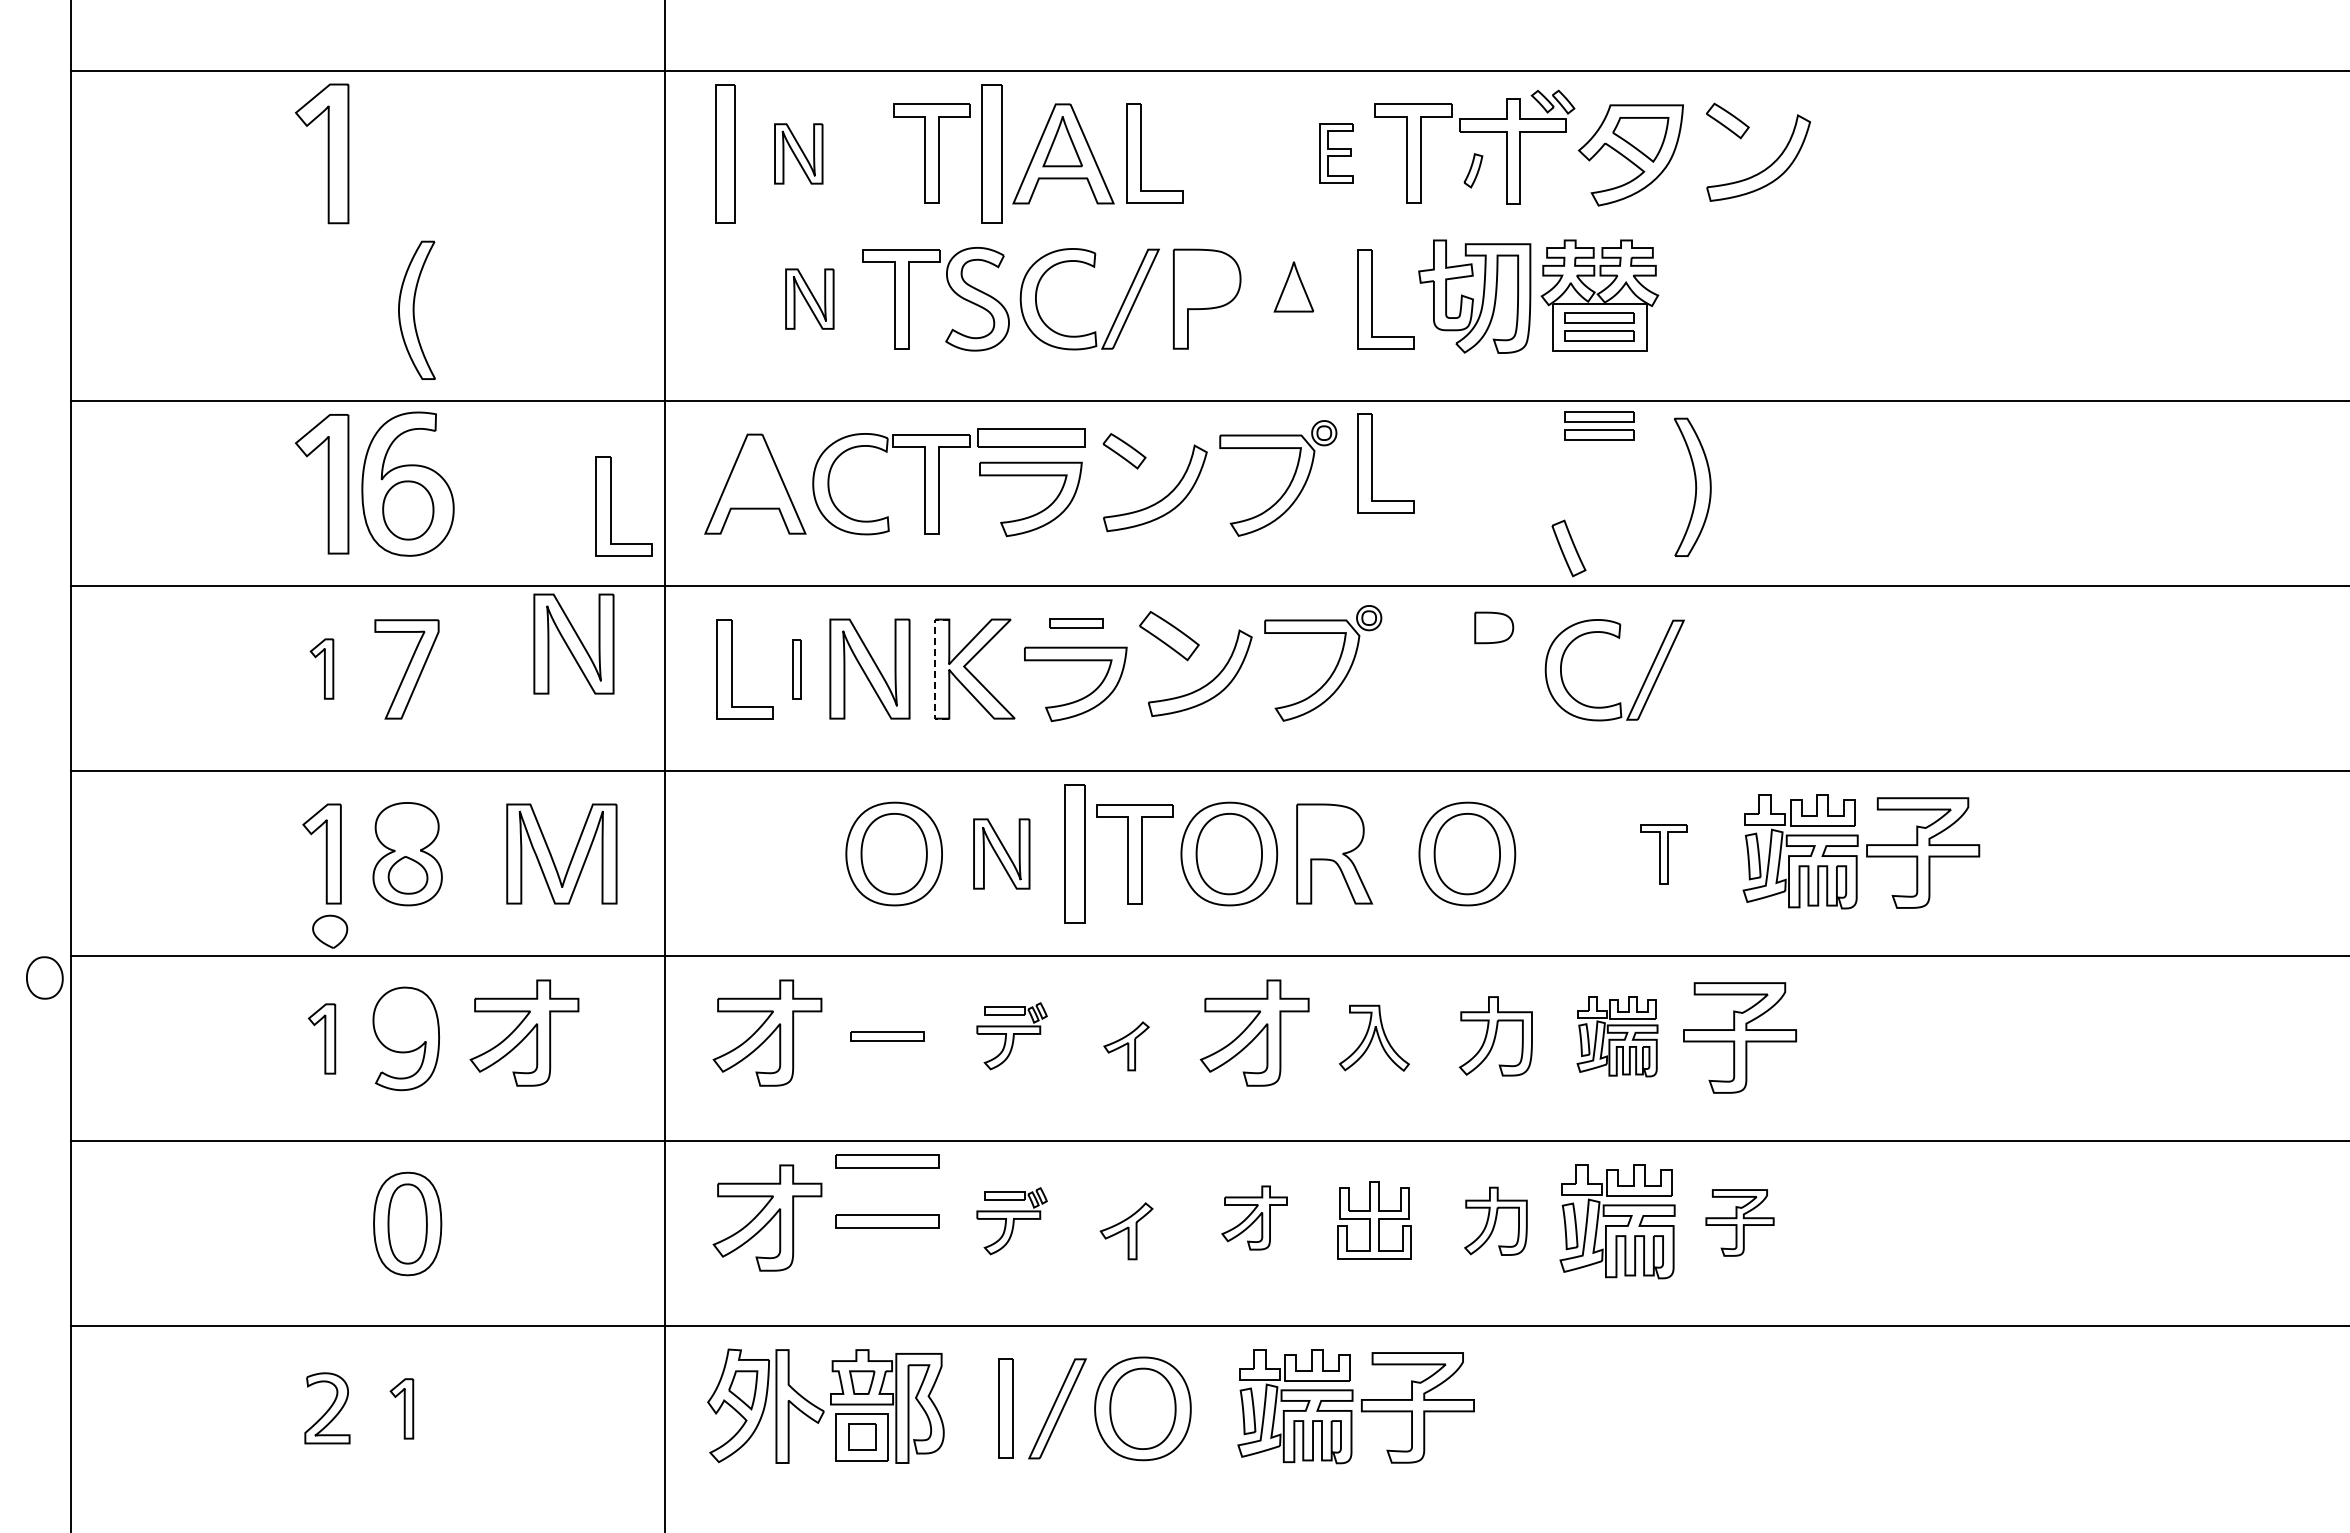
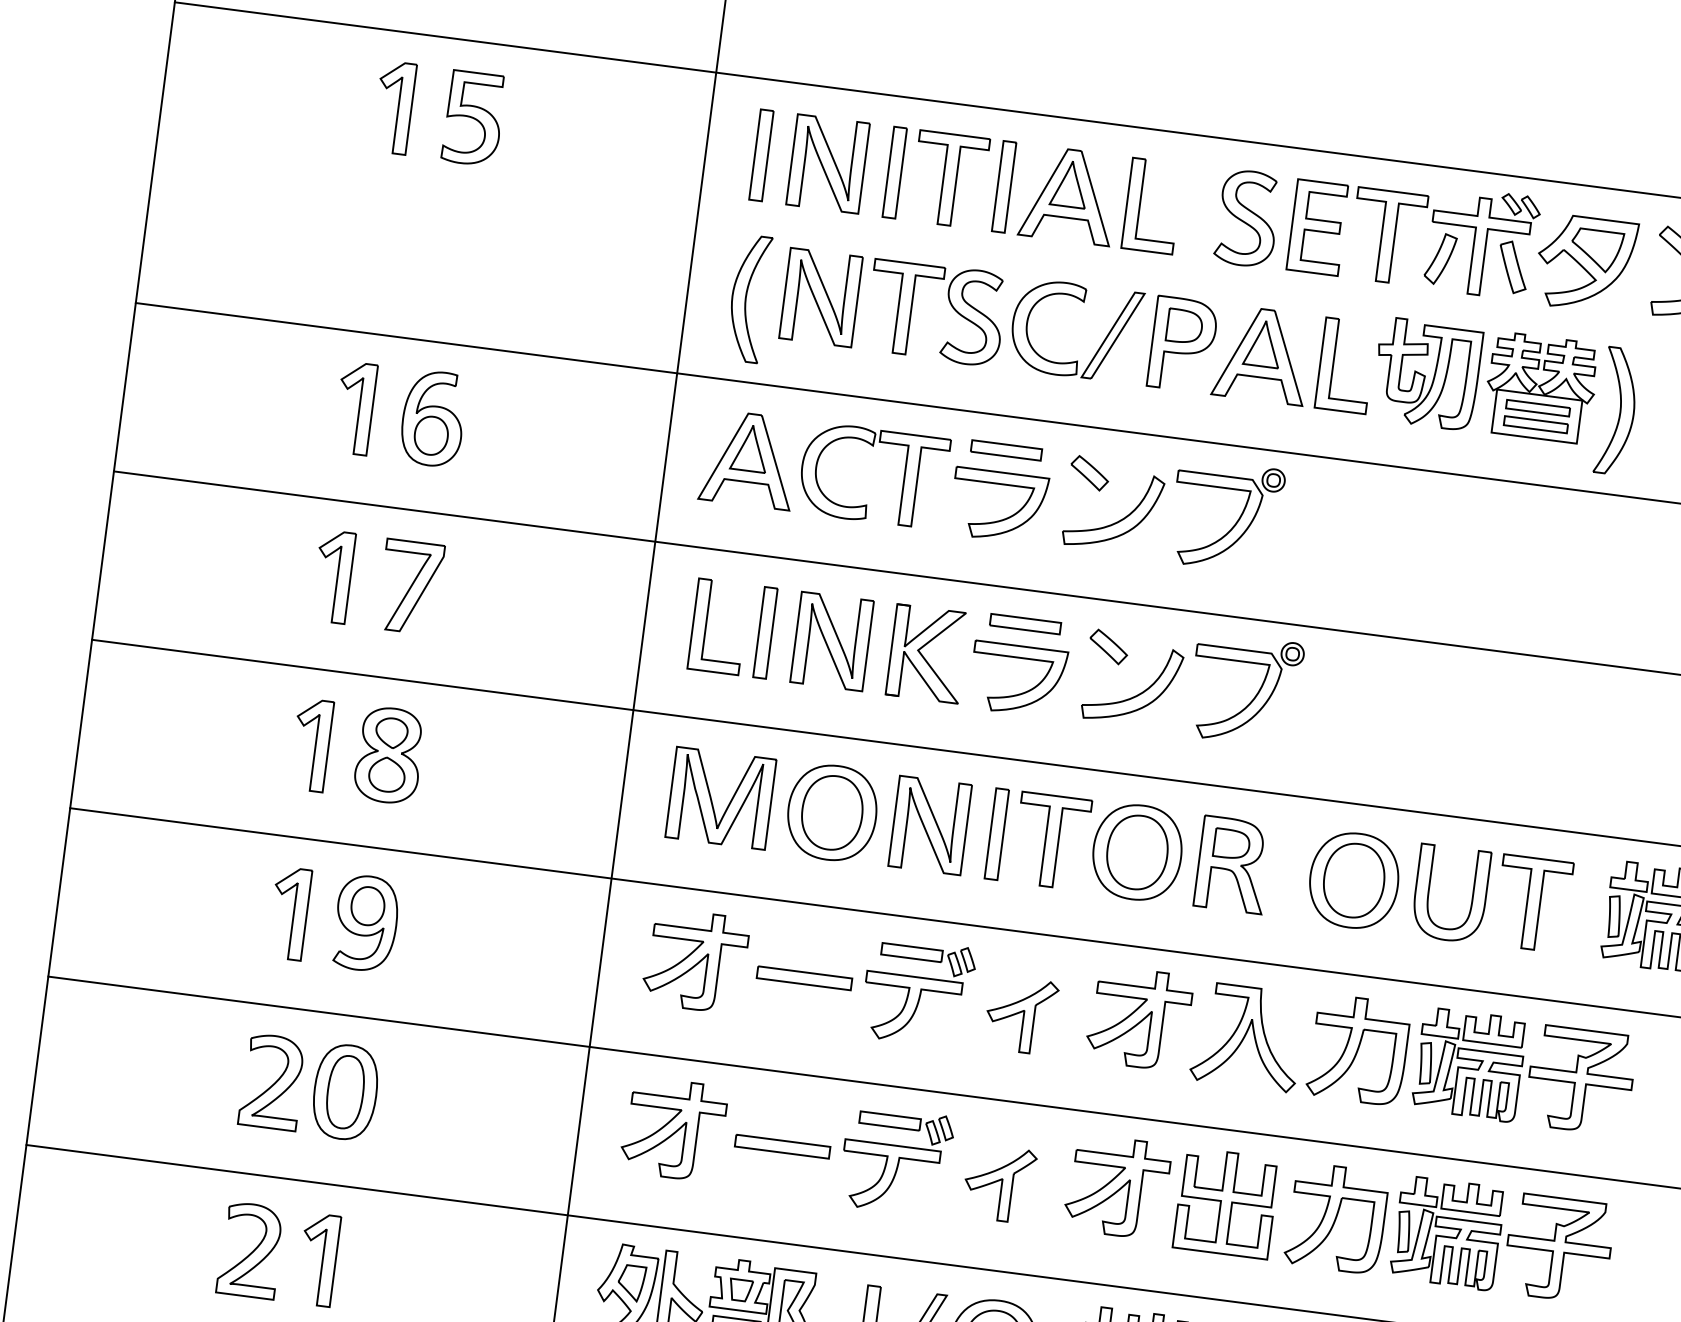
part: (321, 153) -> (393, 107), size x0.71
part: (725, 153) -> (761, 155), size x0.71
part: (798, 153) -> (827, 163), size x1.67
part: (871, 153) -> (894, 172), added
part: (991, 153) -> (1003, 186), size x0.71
part: (1259, 153) -> (1247, 218), added
part: (1336, 153) -> (1317, 227), size x1.67
part: (409, 154) -> (473, 118), added
part: (1473, 170) -> (1440, 258), size x1.67
part: (1206, 278) -> (1184, 325), added
part: (809, 298) -> (820, 296), size x1.67
part: (1294, 298) -> (1262, 354), added
part: (416, 309) -> (748, 297), moved
part: (1599, 425) -> (1525, 506), removed
part: (1031, 438) -> (1006, 450), size x0.71
part: (1372, 463) -> (1313, 513), removed
part: (754, 471) -> (750, 447), added
part: (321, 483) -> (354, 407), size x0.71
part: (407, 484) -> (432, 418), size x0.71
part: (1692, 486) -> (1617, 410), moved
part: (611, 506) -> (615, 462), removed
part: (1568, 548) -> (1512, 267), moved
part: (1076, 622) -> (1025, 623), size x1.43
part: (1494, 627) -> (1232, 843), moved
part: (1169, 636) -> (1108, 647), size x0.71
part: (573, 643) -> (565, 583), removed
part: (321, 668) -> (332, 576), size x1.67
part: (796, 669) -> (765, 633), size x1.67
line: (935, 669) -> (891, 649), dashed -> solid
part: (1642, 684) -> (1533, 746), removed
part: (1001, 853) -> (930, 825), size x1.43
part: (1074, 854) -> (996, 834), size x0.71
part: (1550, 854) -> (1429, 890), added
part: (1663, 854) -> (1532, 904), size x1.67
part: (552, 856) -> (712, 799), moved
part: (330, 931) -> (392, 732), moved
part: (44, 977) -> (367, 905), moved
part: (524, 1032) -> (474, 931), removed
part: (887, 1036) -> (804, 978), size x1.43
part: (1011, 1036) -> (917, 992), size x1.67
part: (1495, 1036) -> (1358, 1050), size x1.43
part: (1617, 1036) -> (1469, 1064), size x1.43
part: (321, 1038) -> (289, 913), size x1.43
part: (1374, 1038) -> (1247, 1037), size x1.67
part: (1126, 1046) -> (1021, 1015), size x1.67
part: (887, 1161) -> (789, 1091), removed
part: (1254, 1217) -> (1117, 1186), size x1.67
part: (1374, 1220) -> (1226, 1203), size x1.43
part: (1011, 1221) -> (895, 1161), size x1.67
part: (1495, 1221) -> (1336, 1218), size x1.67
part: (1739, 1222) -> (1558, 1248), size x1.67
part: (327, 1223) -> (272, 1082), added
part: (1126, 1231) -> (999, 1183), size x1.43
part: (327, 1408) -> (250, 1250), size x1.43
part: (401, 1408) -> (318, 1259), size x1.67

